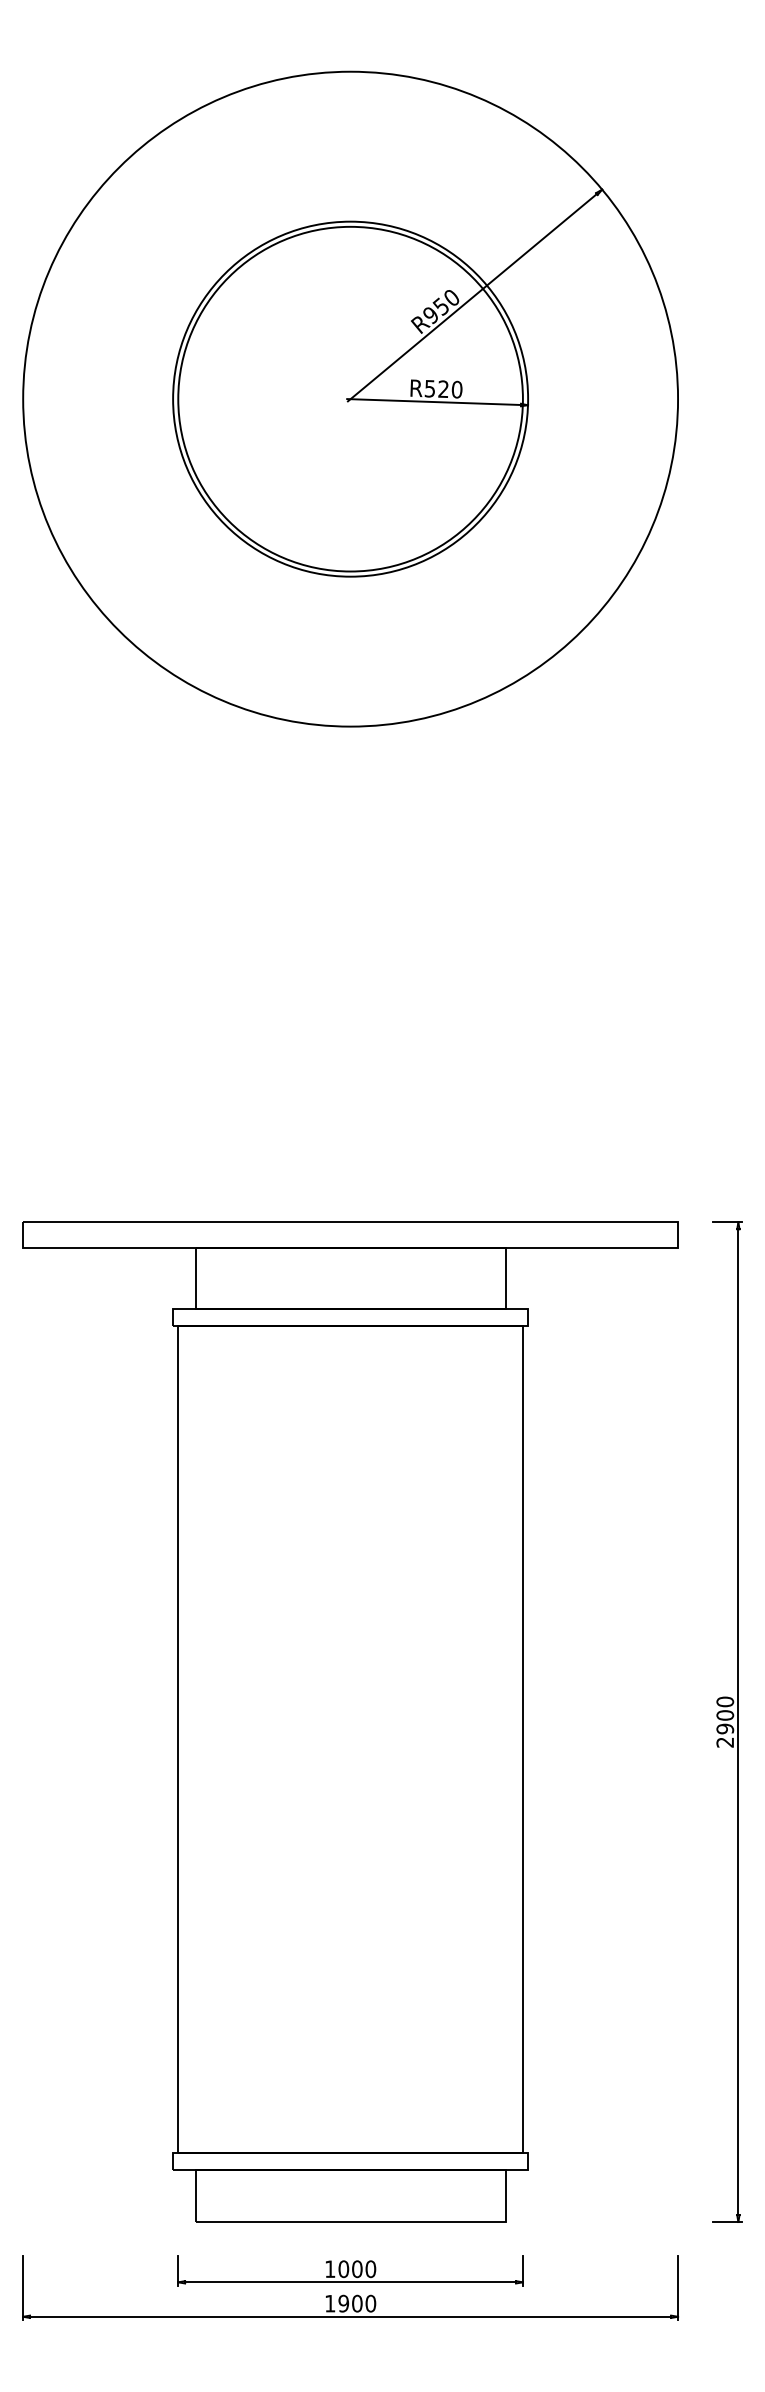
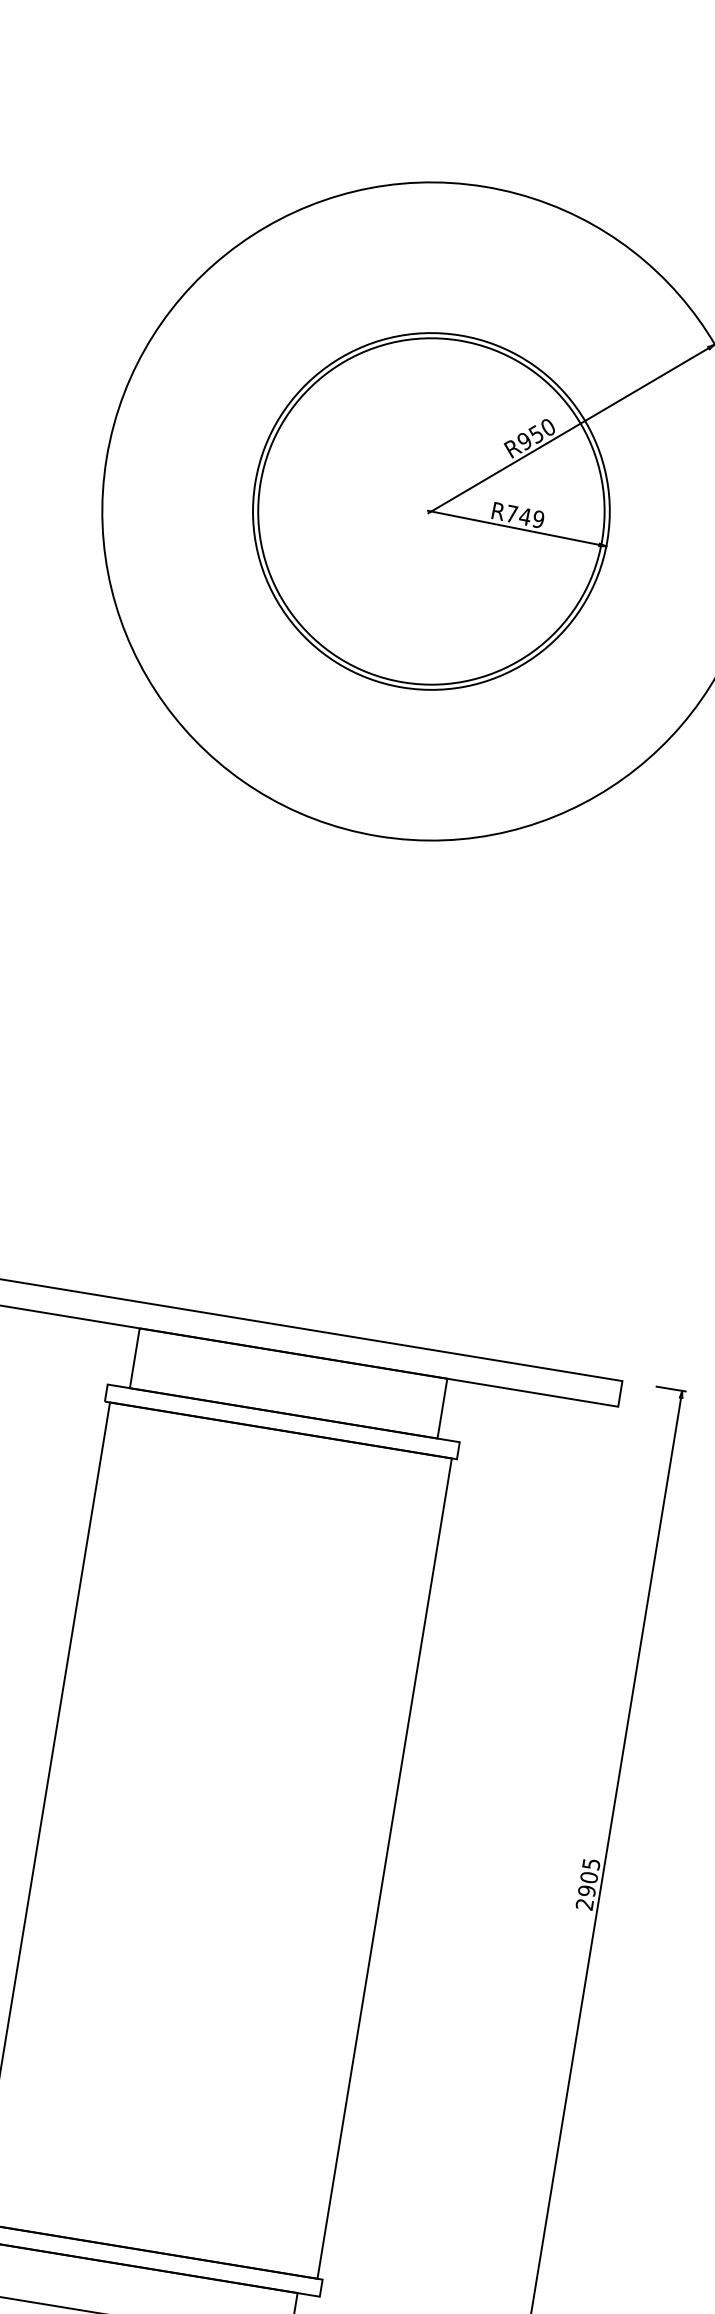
text: (443, 389) -> (525, 516), R520 -> R749
text: (725, 1701) -> (591, 1863), 2900 -> 2905

